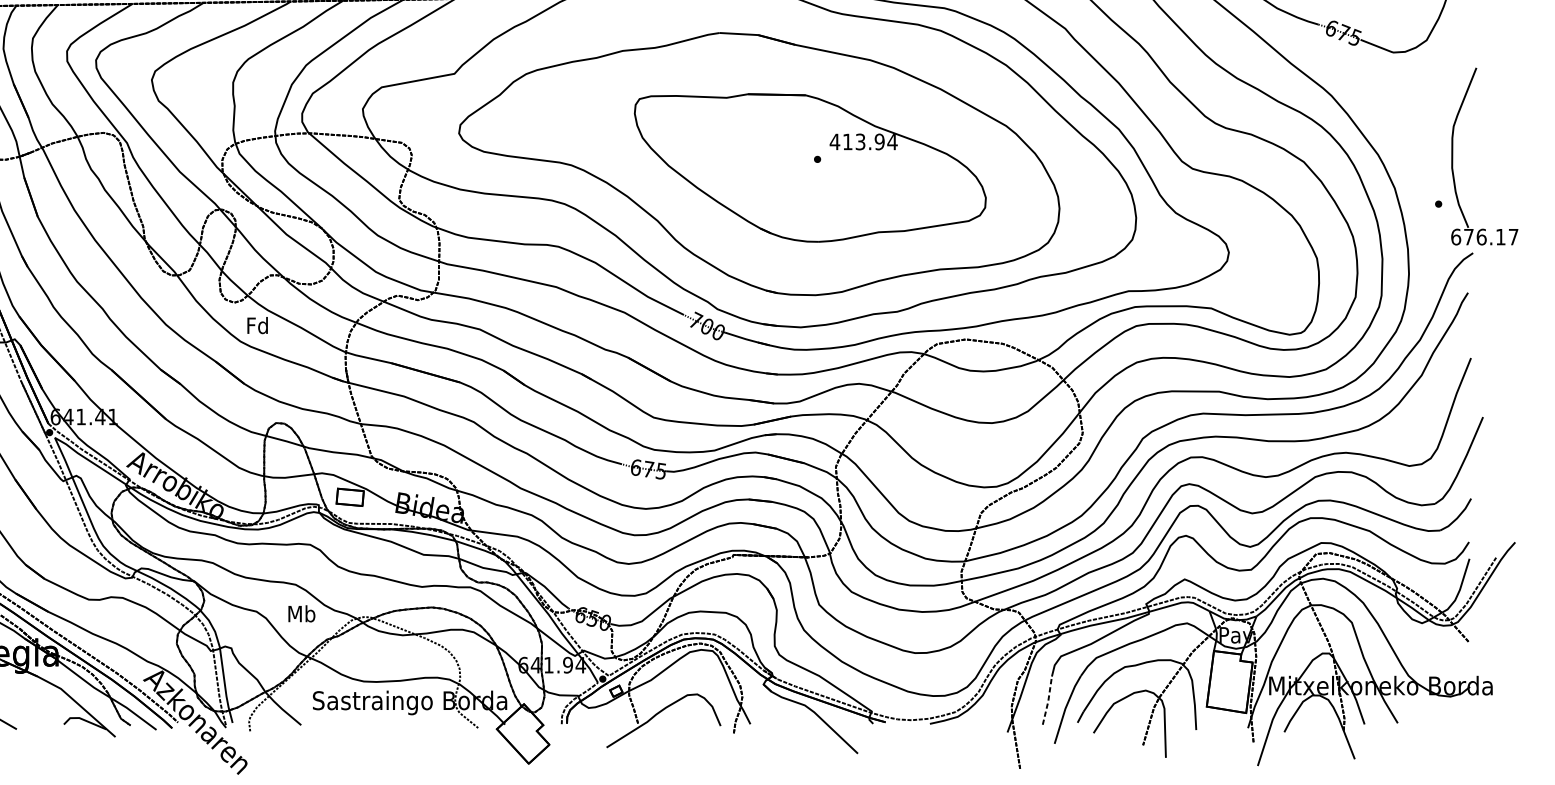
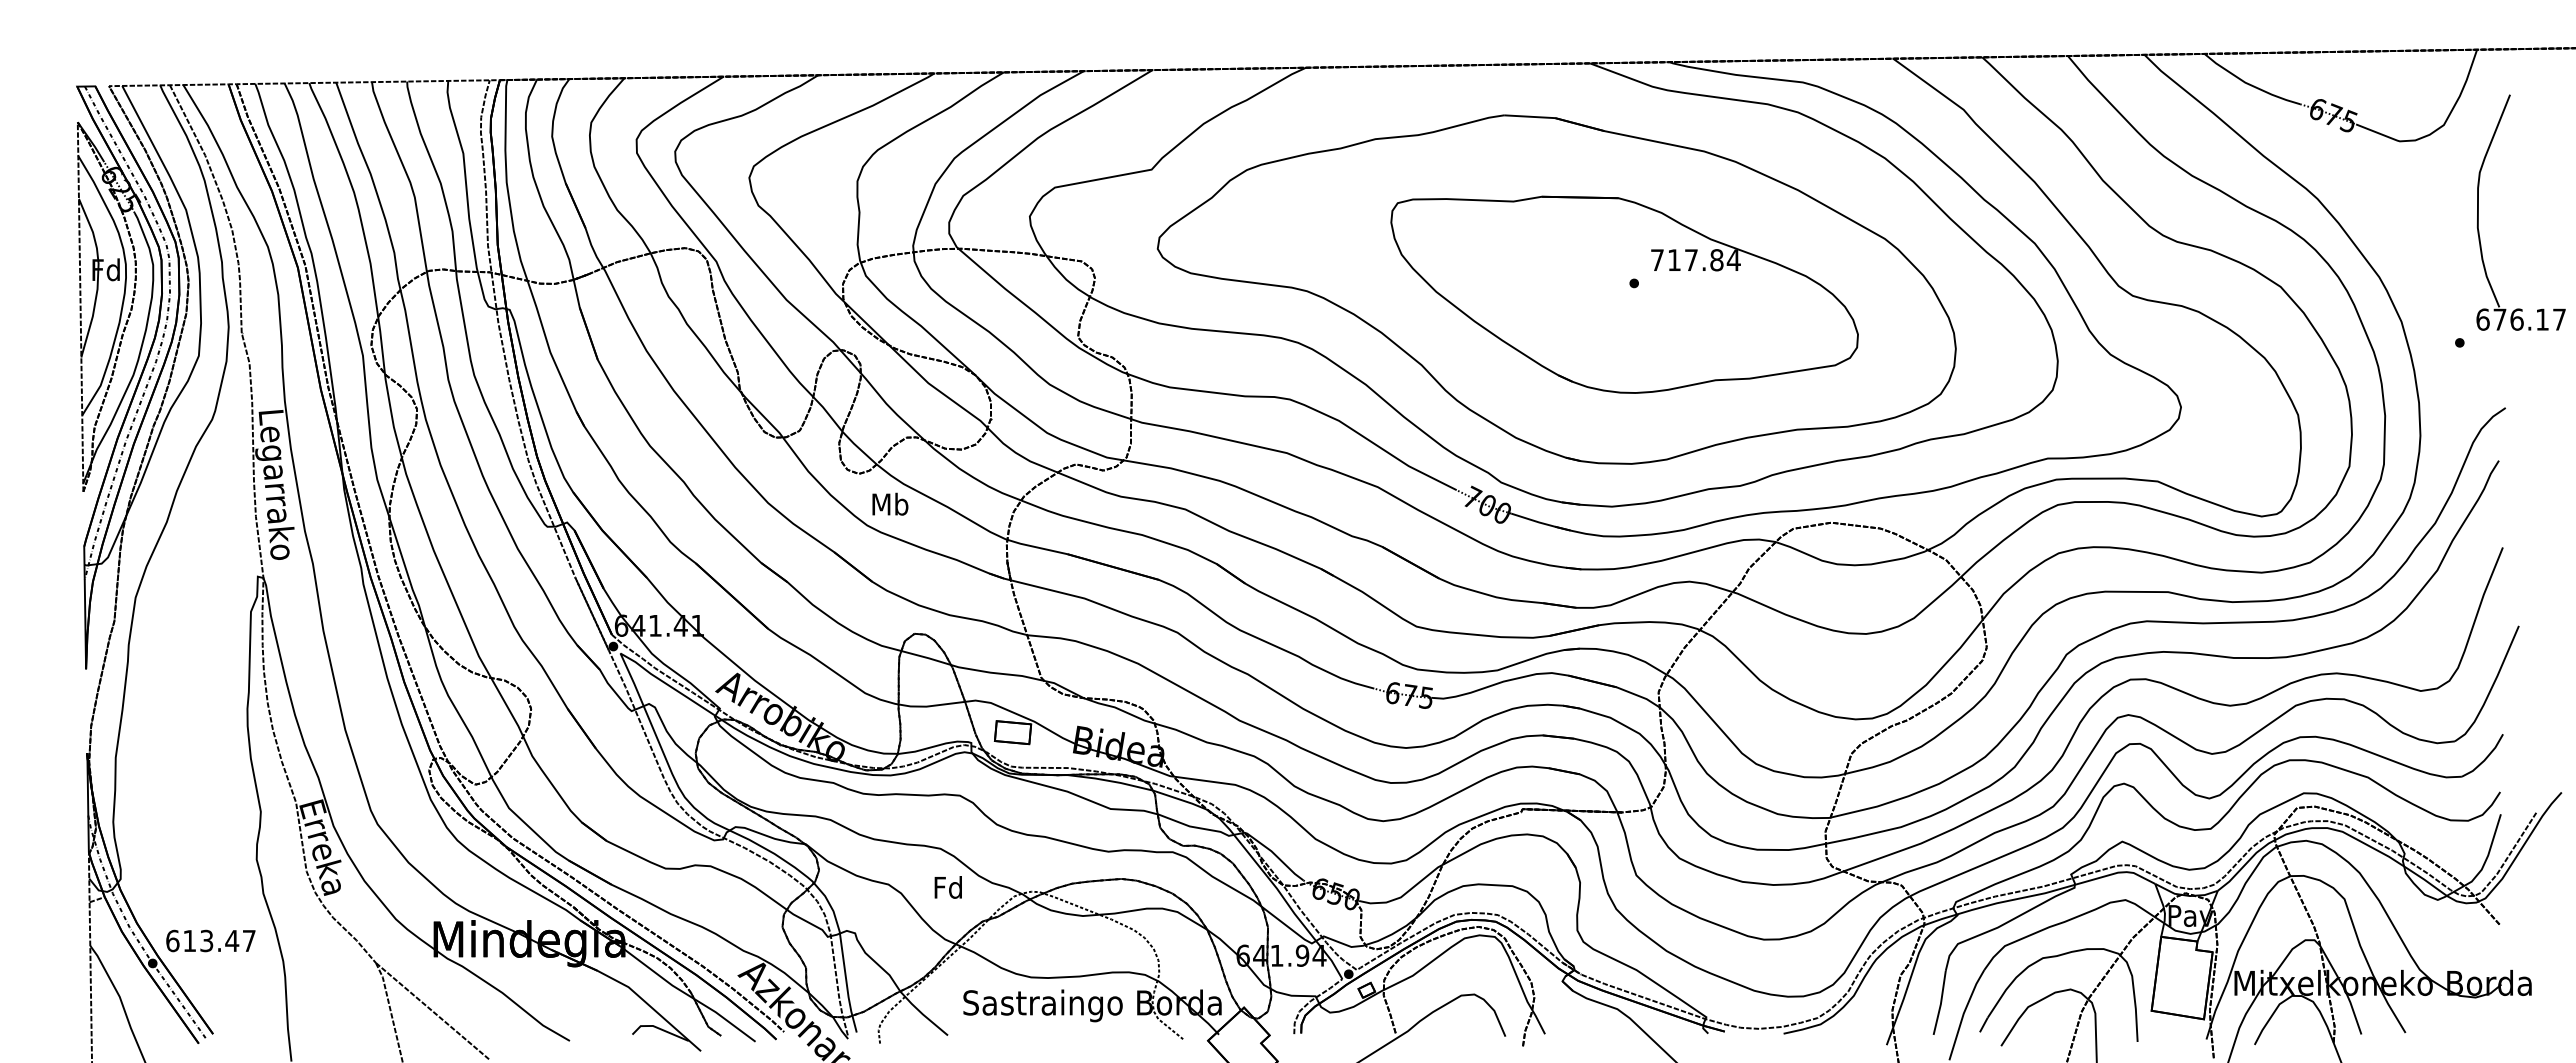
text: (856, 142) -> (1686, 260), 413.94 -> 717.84
part: (1452, 156) -> (2478, 212), moved
text: (258, 324) -> (890, 503), Fd -> Mb
text: (301, 613) -> (948, 887), Mb -> Fd
line: (1048, 701) -> (1941, 1003), dashed -> solid

